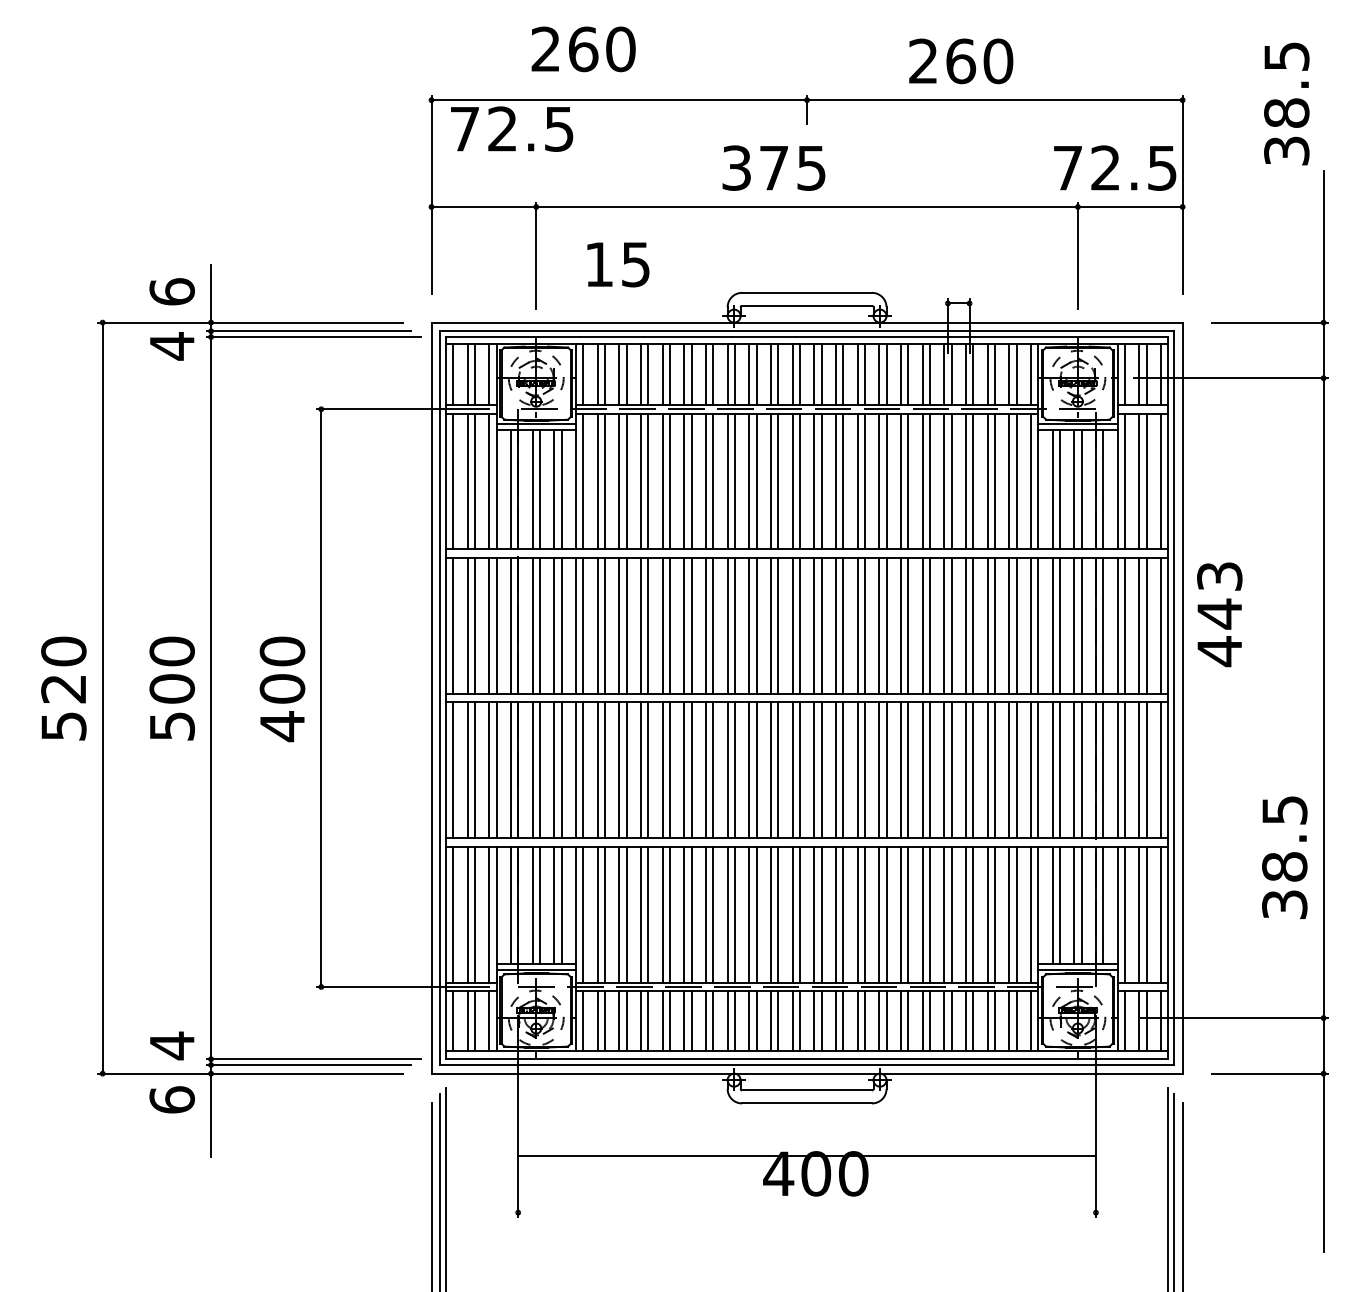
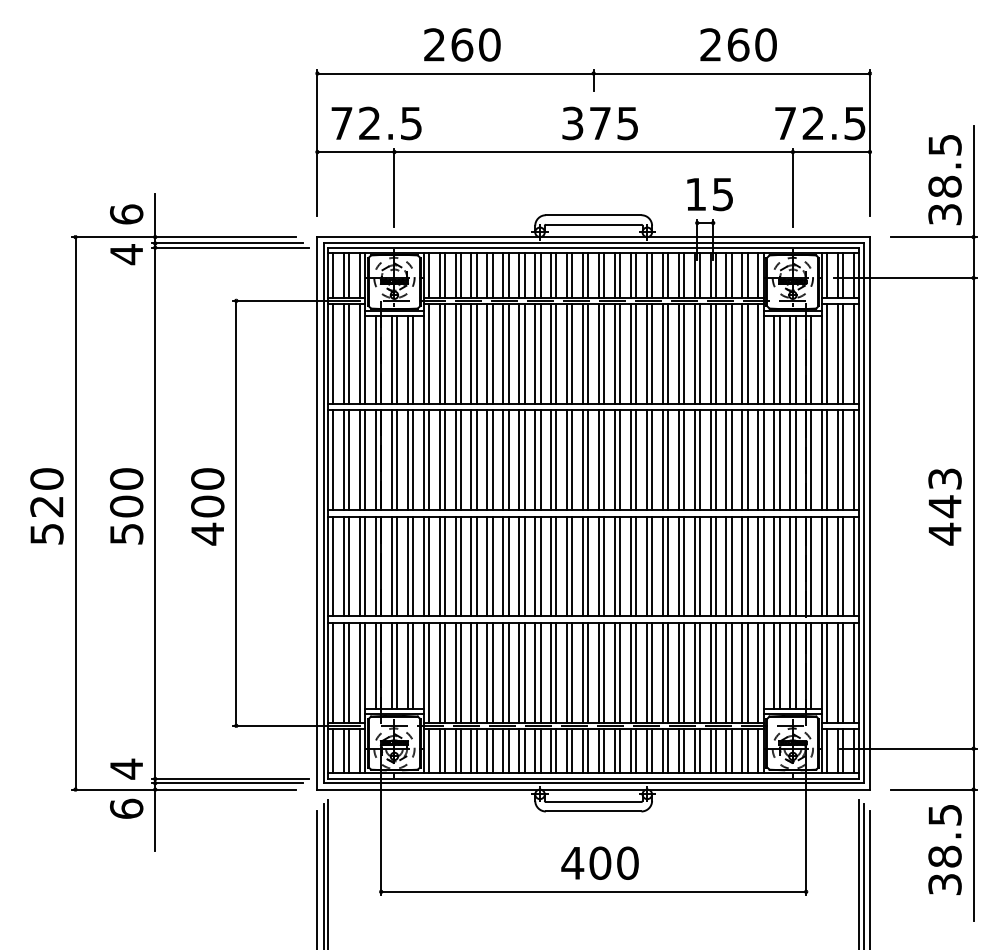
text: (583, 49) -> (462, 45), moved
text: (961, 61) -> (738, 45), moved
text: (1286, 103) -> (944, 179), moved
text: (512, 128) -> (376, 123), moved
text: (773, 167) -> (599, 123), moved
text: (618, 264) -> (710, 194), moved
text: (1219, 614) -> (944, 506), moved
text: (1284, 857) -> (944, 849), moved
line: (806, 1155) -> (593, 891), moved

